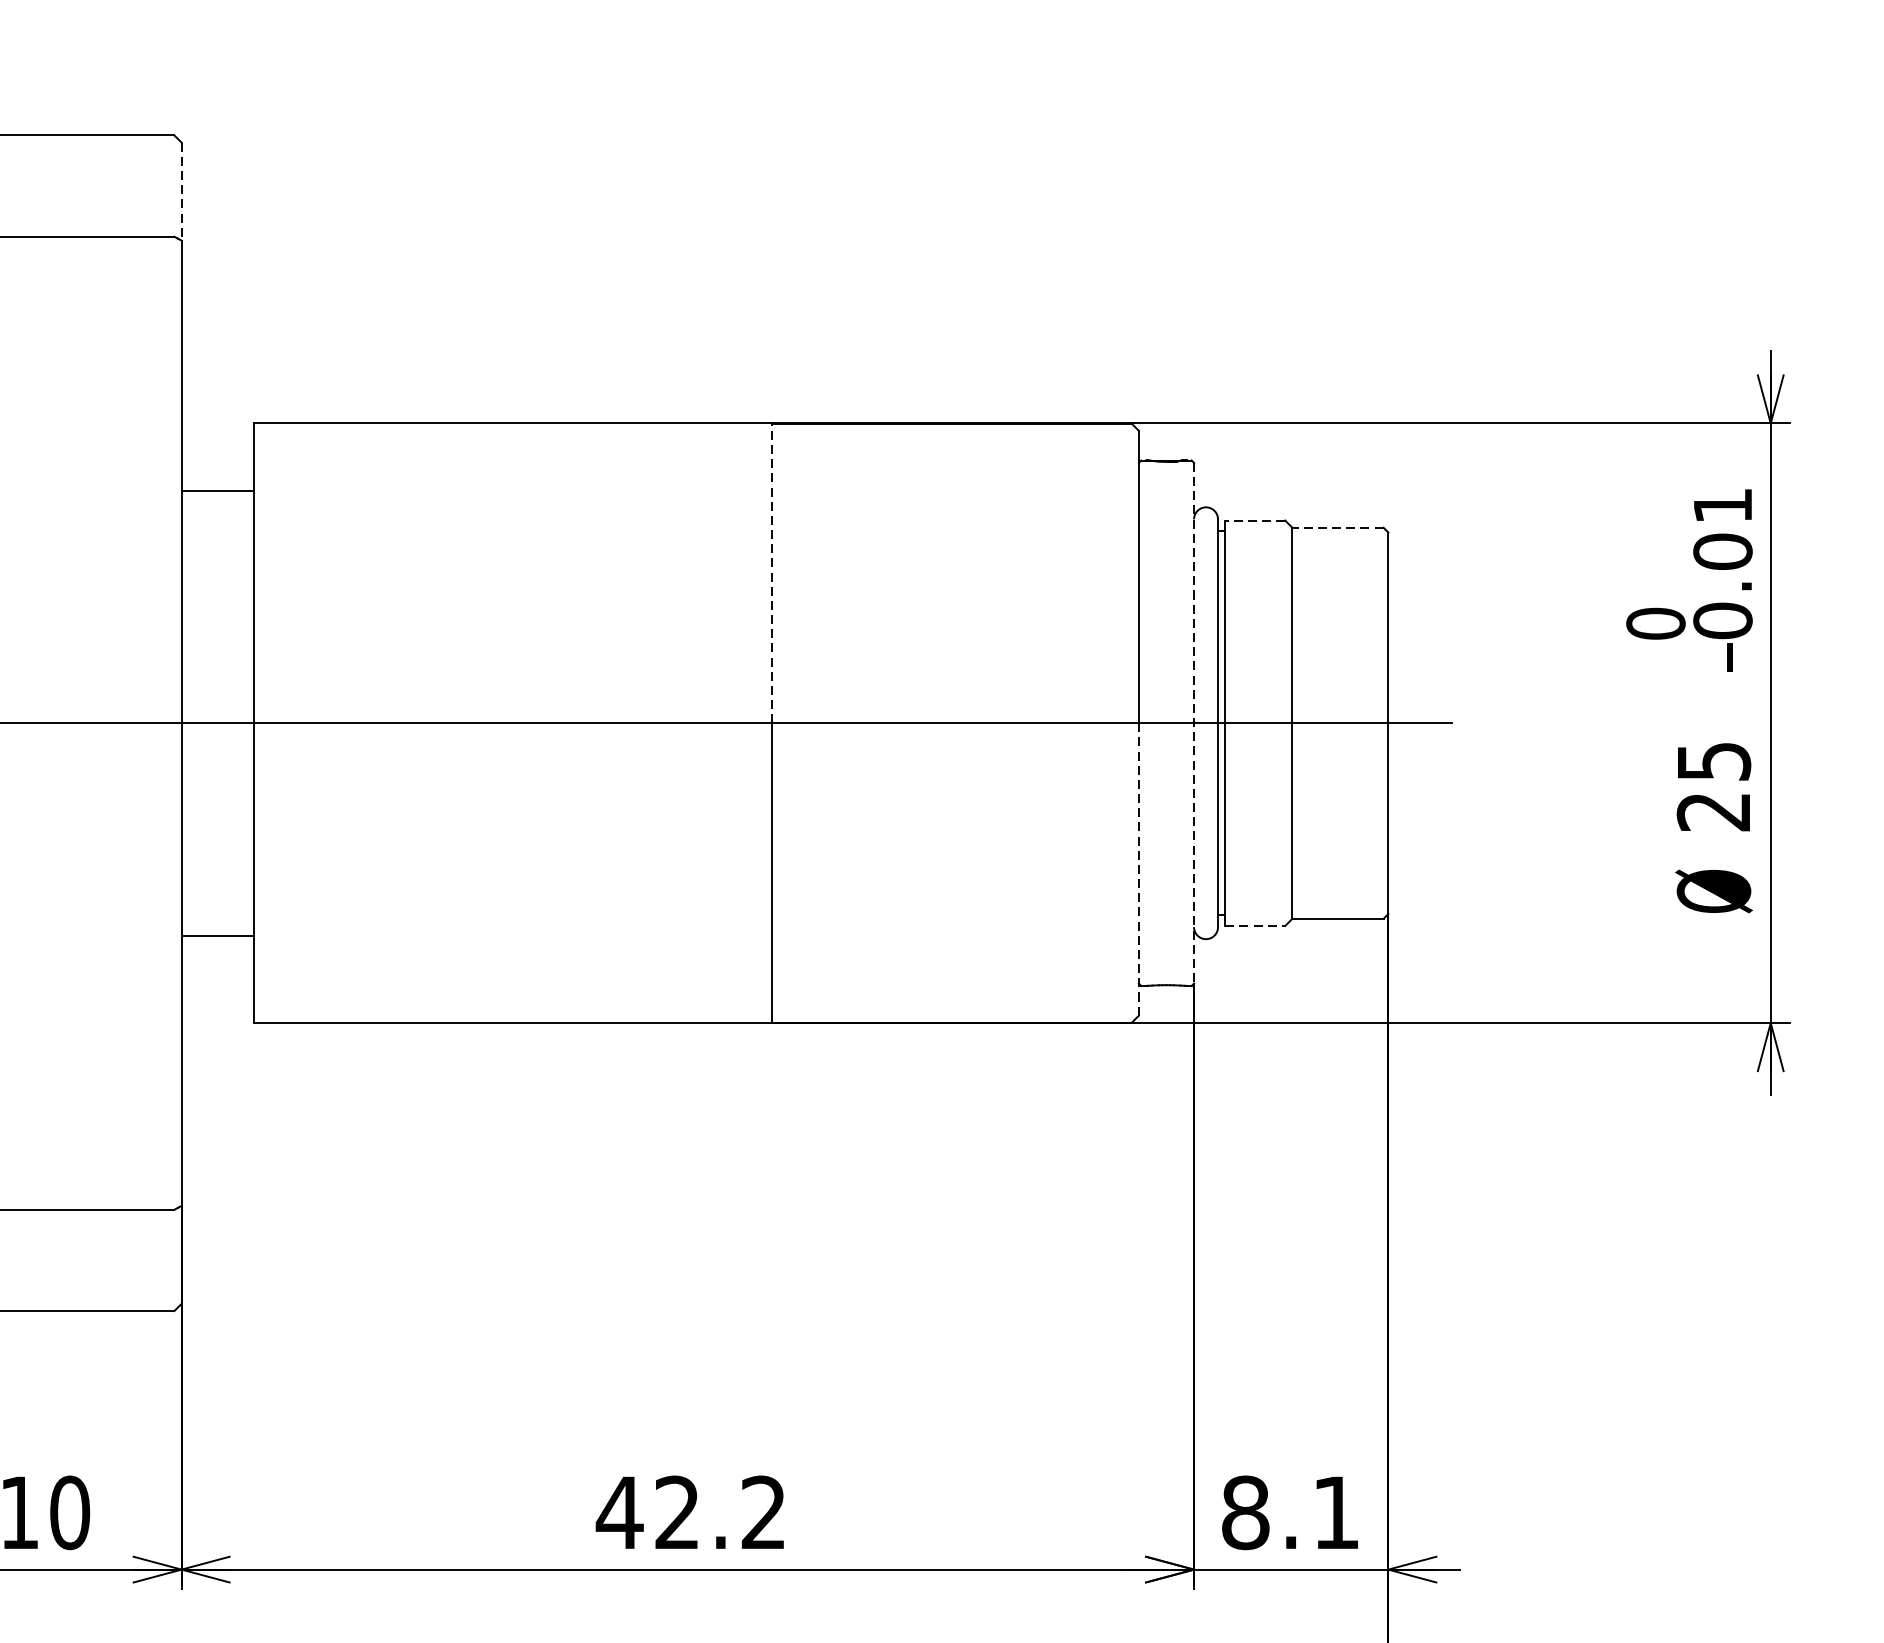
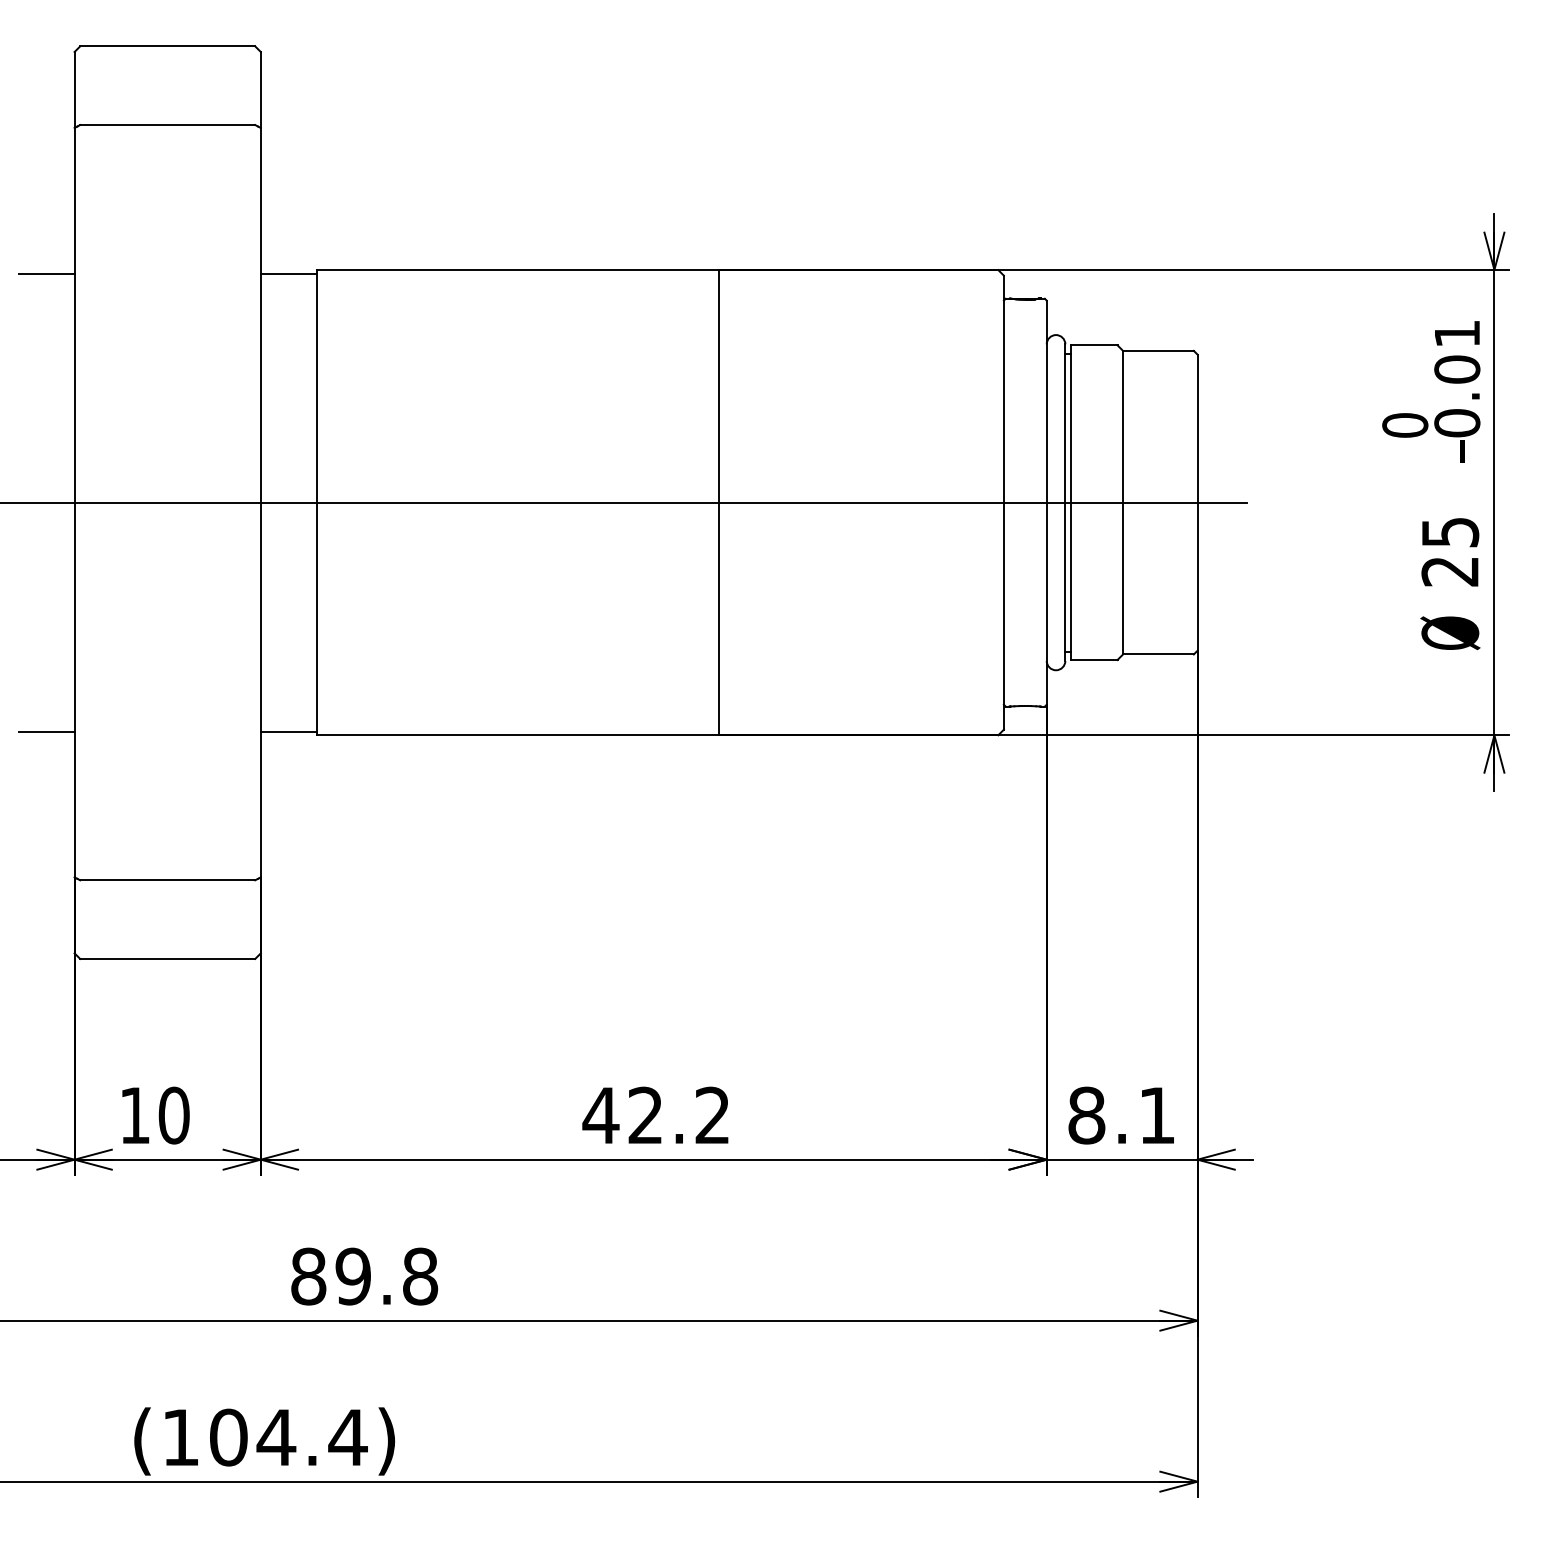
line: (181, 192) -> (260, 90), dashed -> solid
line: (217, 491) -> (288, 273), moved
line: (1254, 520) -> (1093, 345), dashed -> solid
line: (1336, 527) -> (1157, 350), dashed -> solid
line: (771, 572) -> (718, 385), dashed -> solid
line: (1193, 724) -> (1046, 503), dashed -> solid
line: (1138, 869) -> (1003, 616), dashed -> solid
line: (1255, 926) -> (1094, 660), dashed -> solid
line: (217, 935) -> (288, 731), moved

